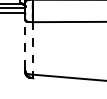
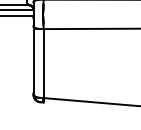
line: (25, 42) -> (33, 55), dashed -> solid
line: (32, 48) -> (42, 63), dashed -> solid

